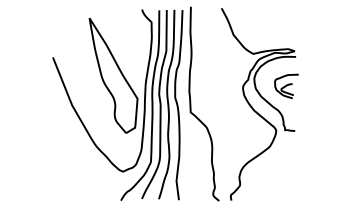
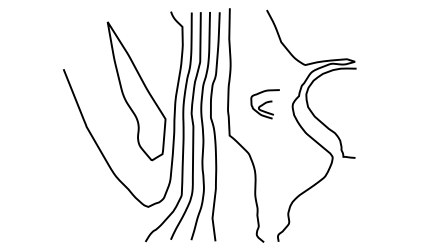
part: (286, 86) -> (264, 104), moved

